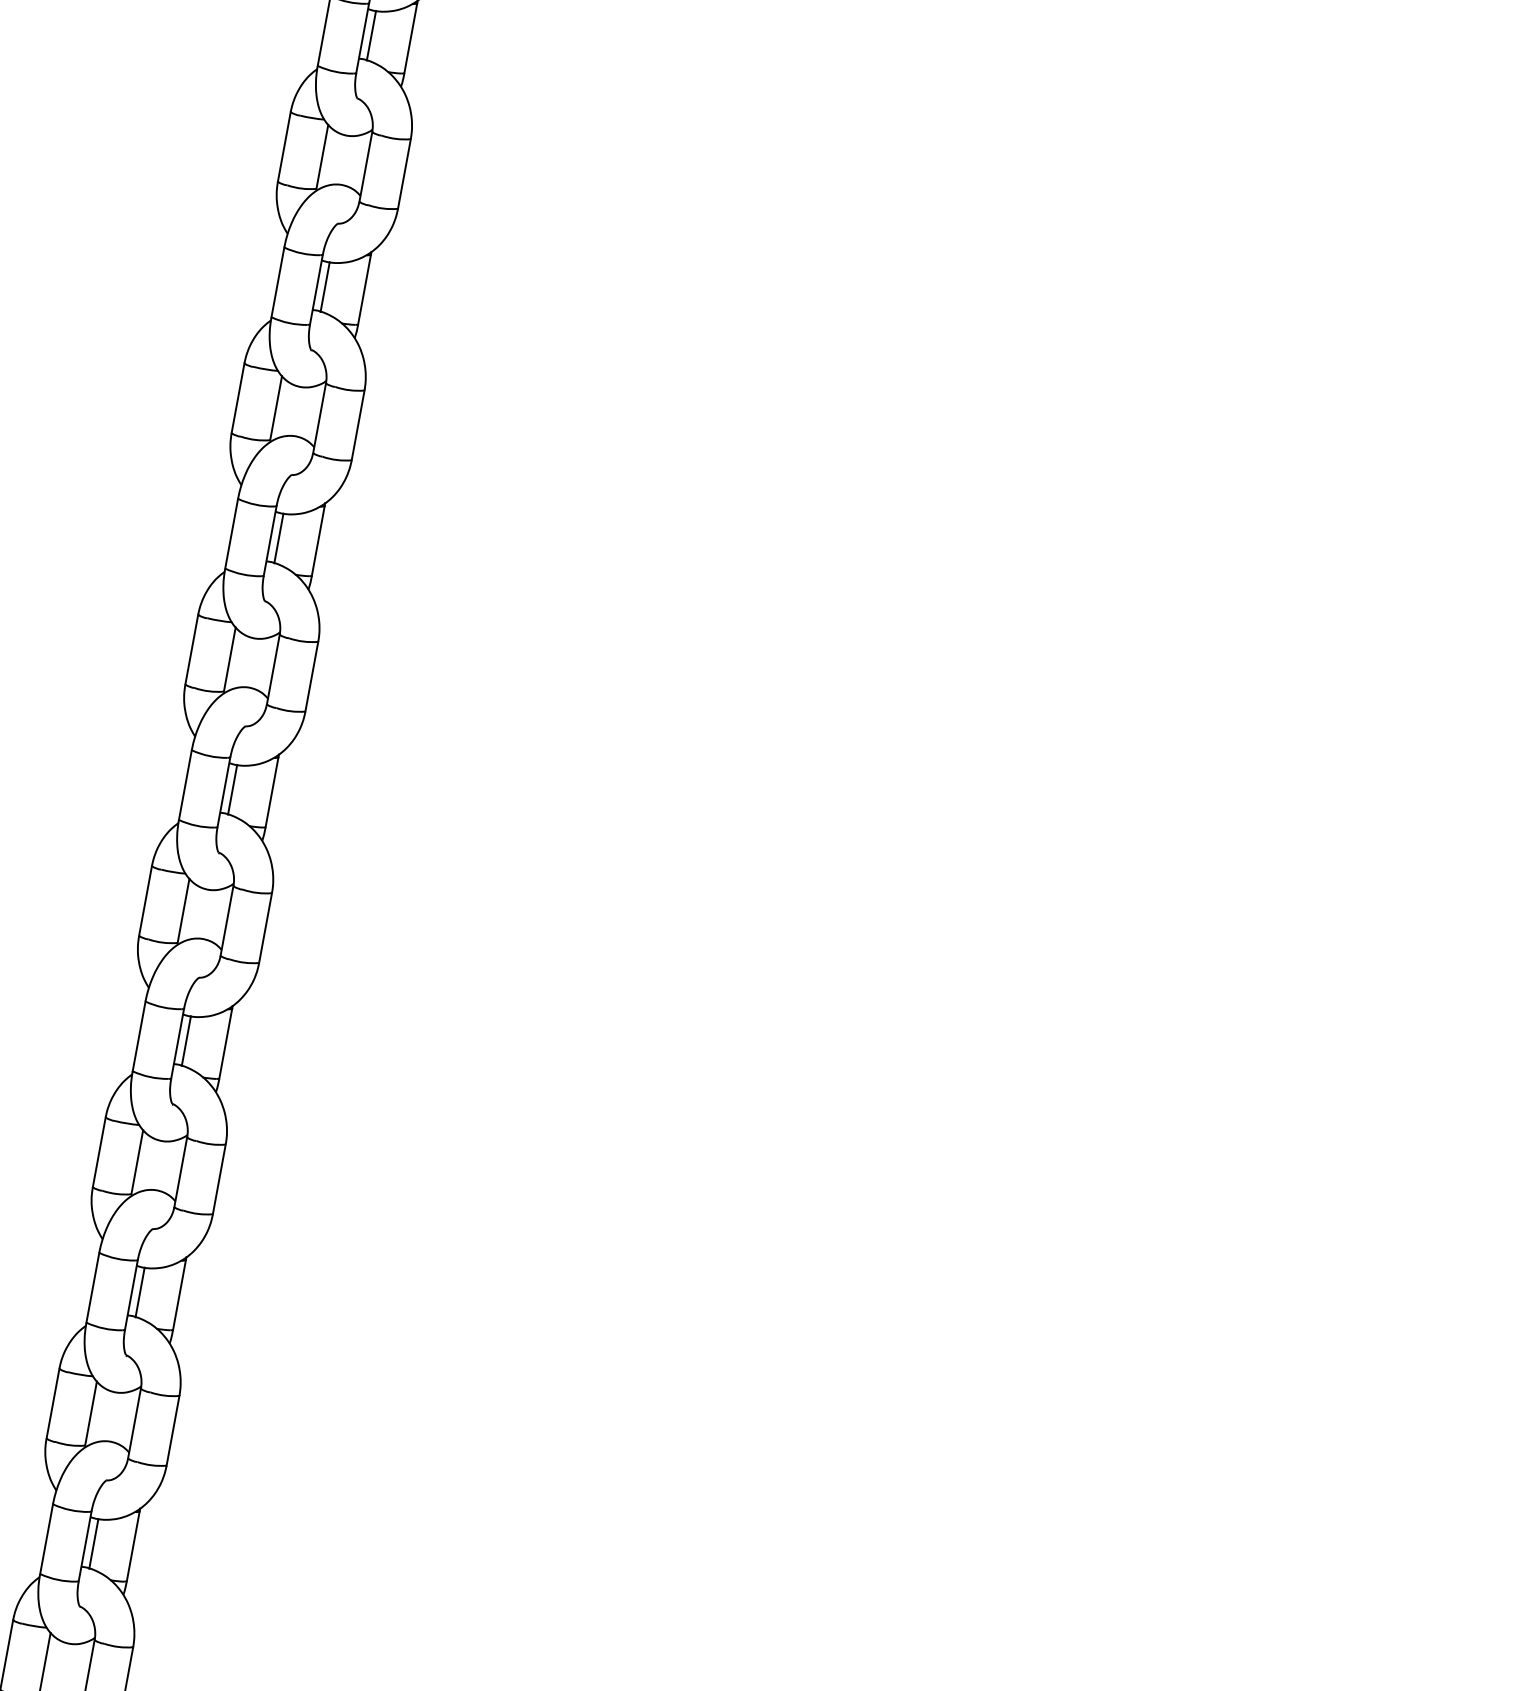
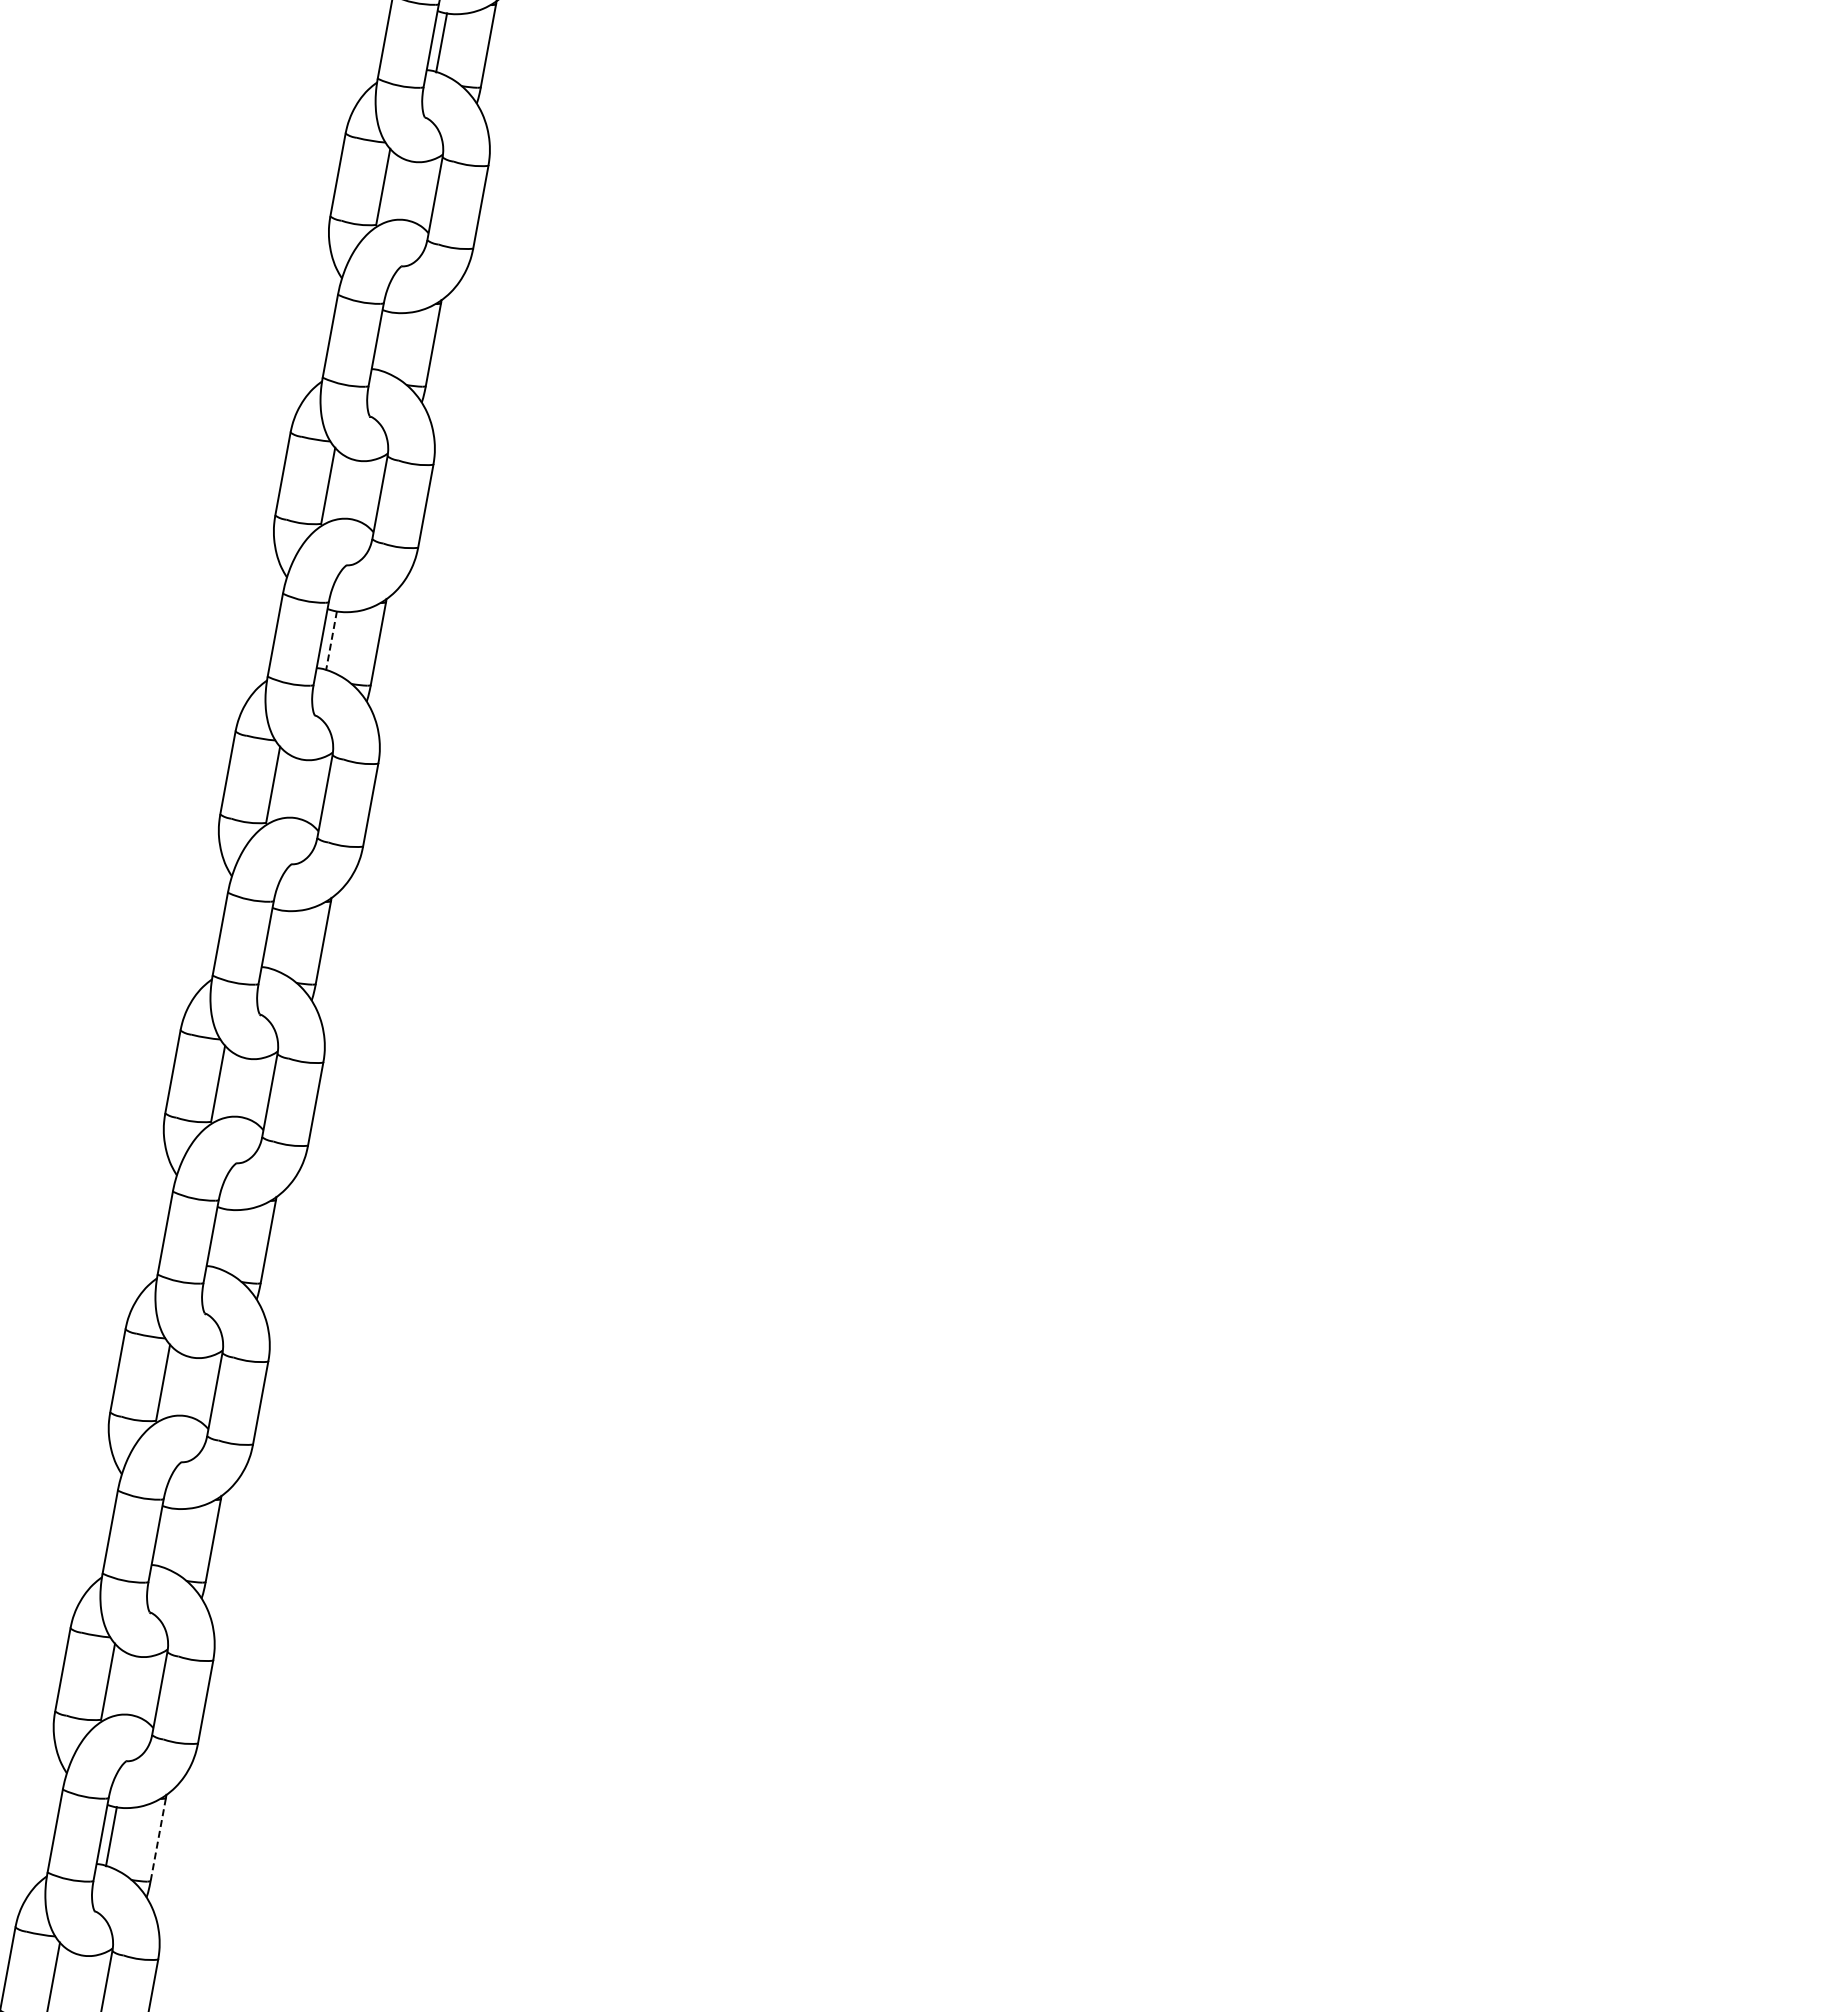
line: (325, 286) -> (386, 341), removed
line: (278, 539) -> (331, 641), solid -> dashed
line: (232, 789) -> (276, 939), removed
line: (186, 1040) -> (221, 1238), removed
line: (140, 1292) -> (166, 1537), removed
line: (133, 1546) -> (158, 1839), solid -> dashed

